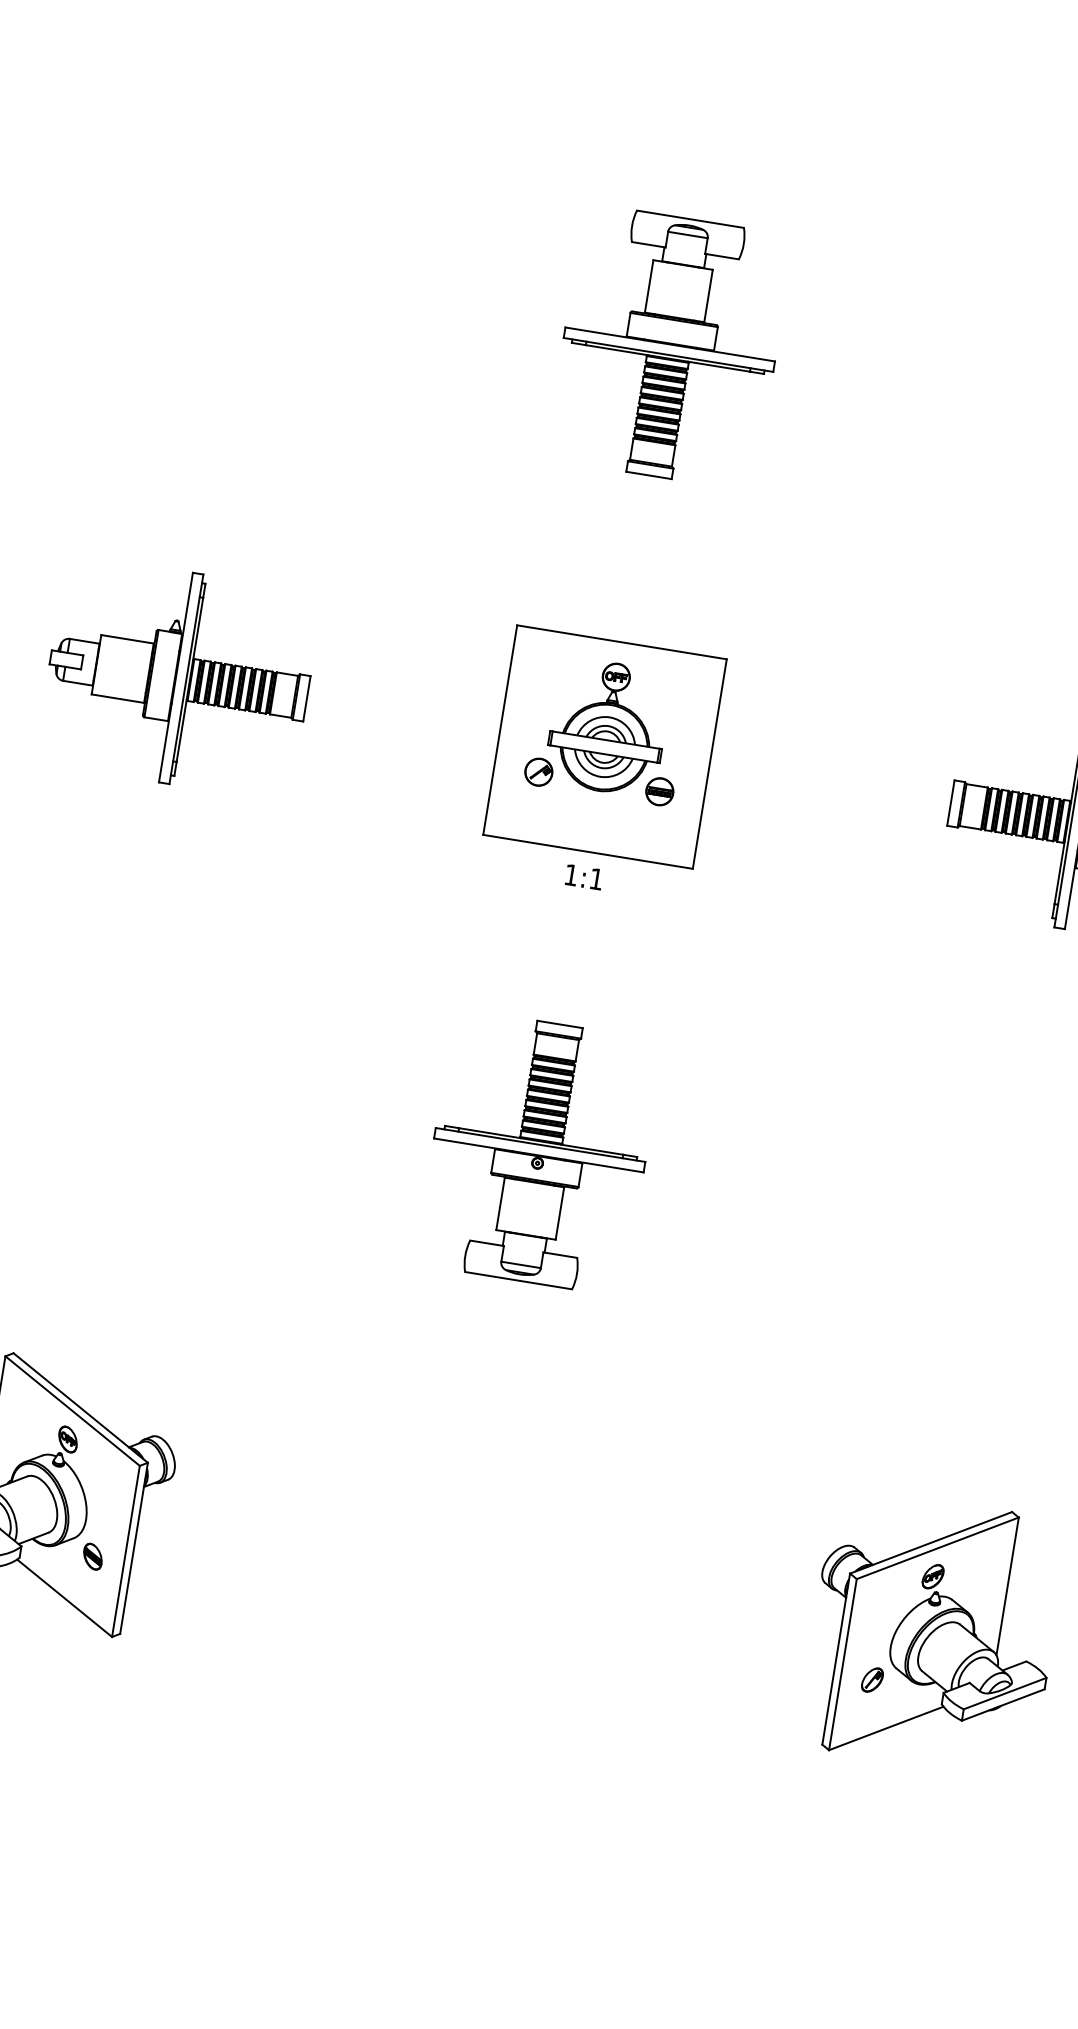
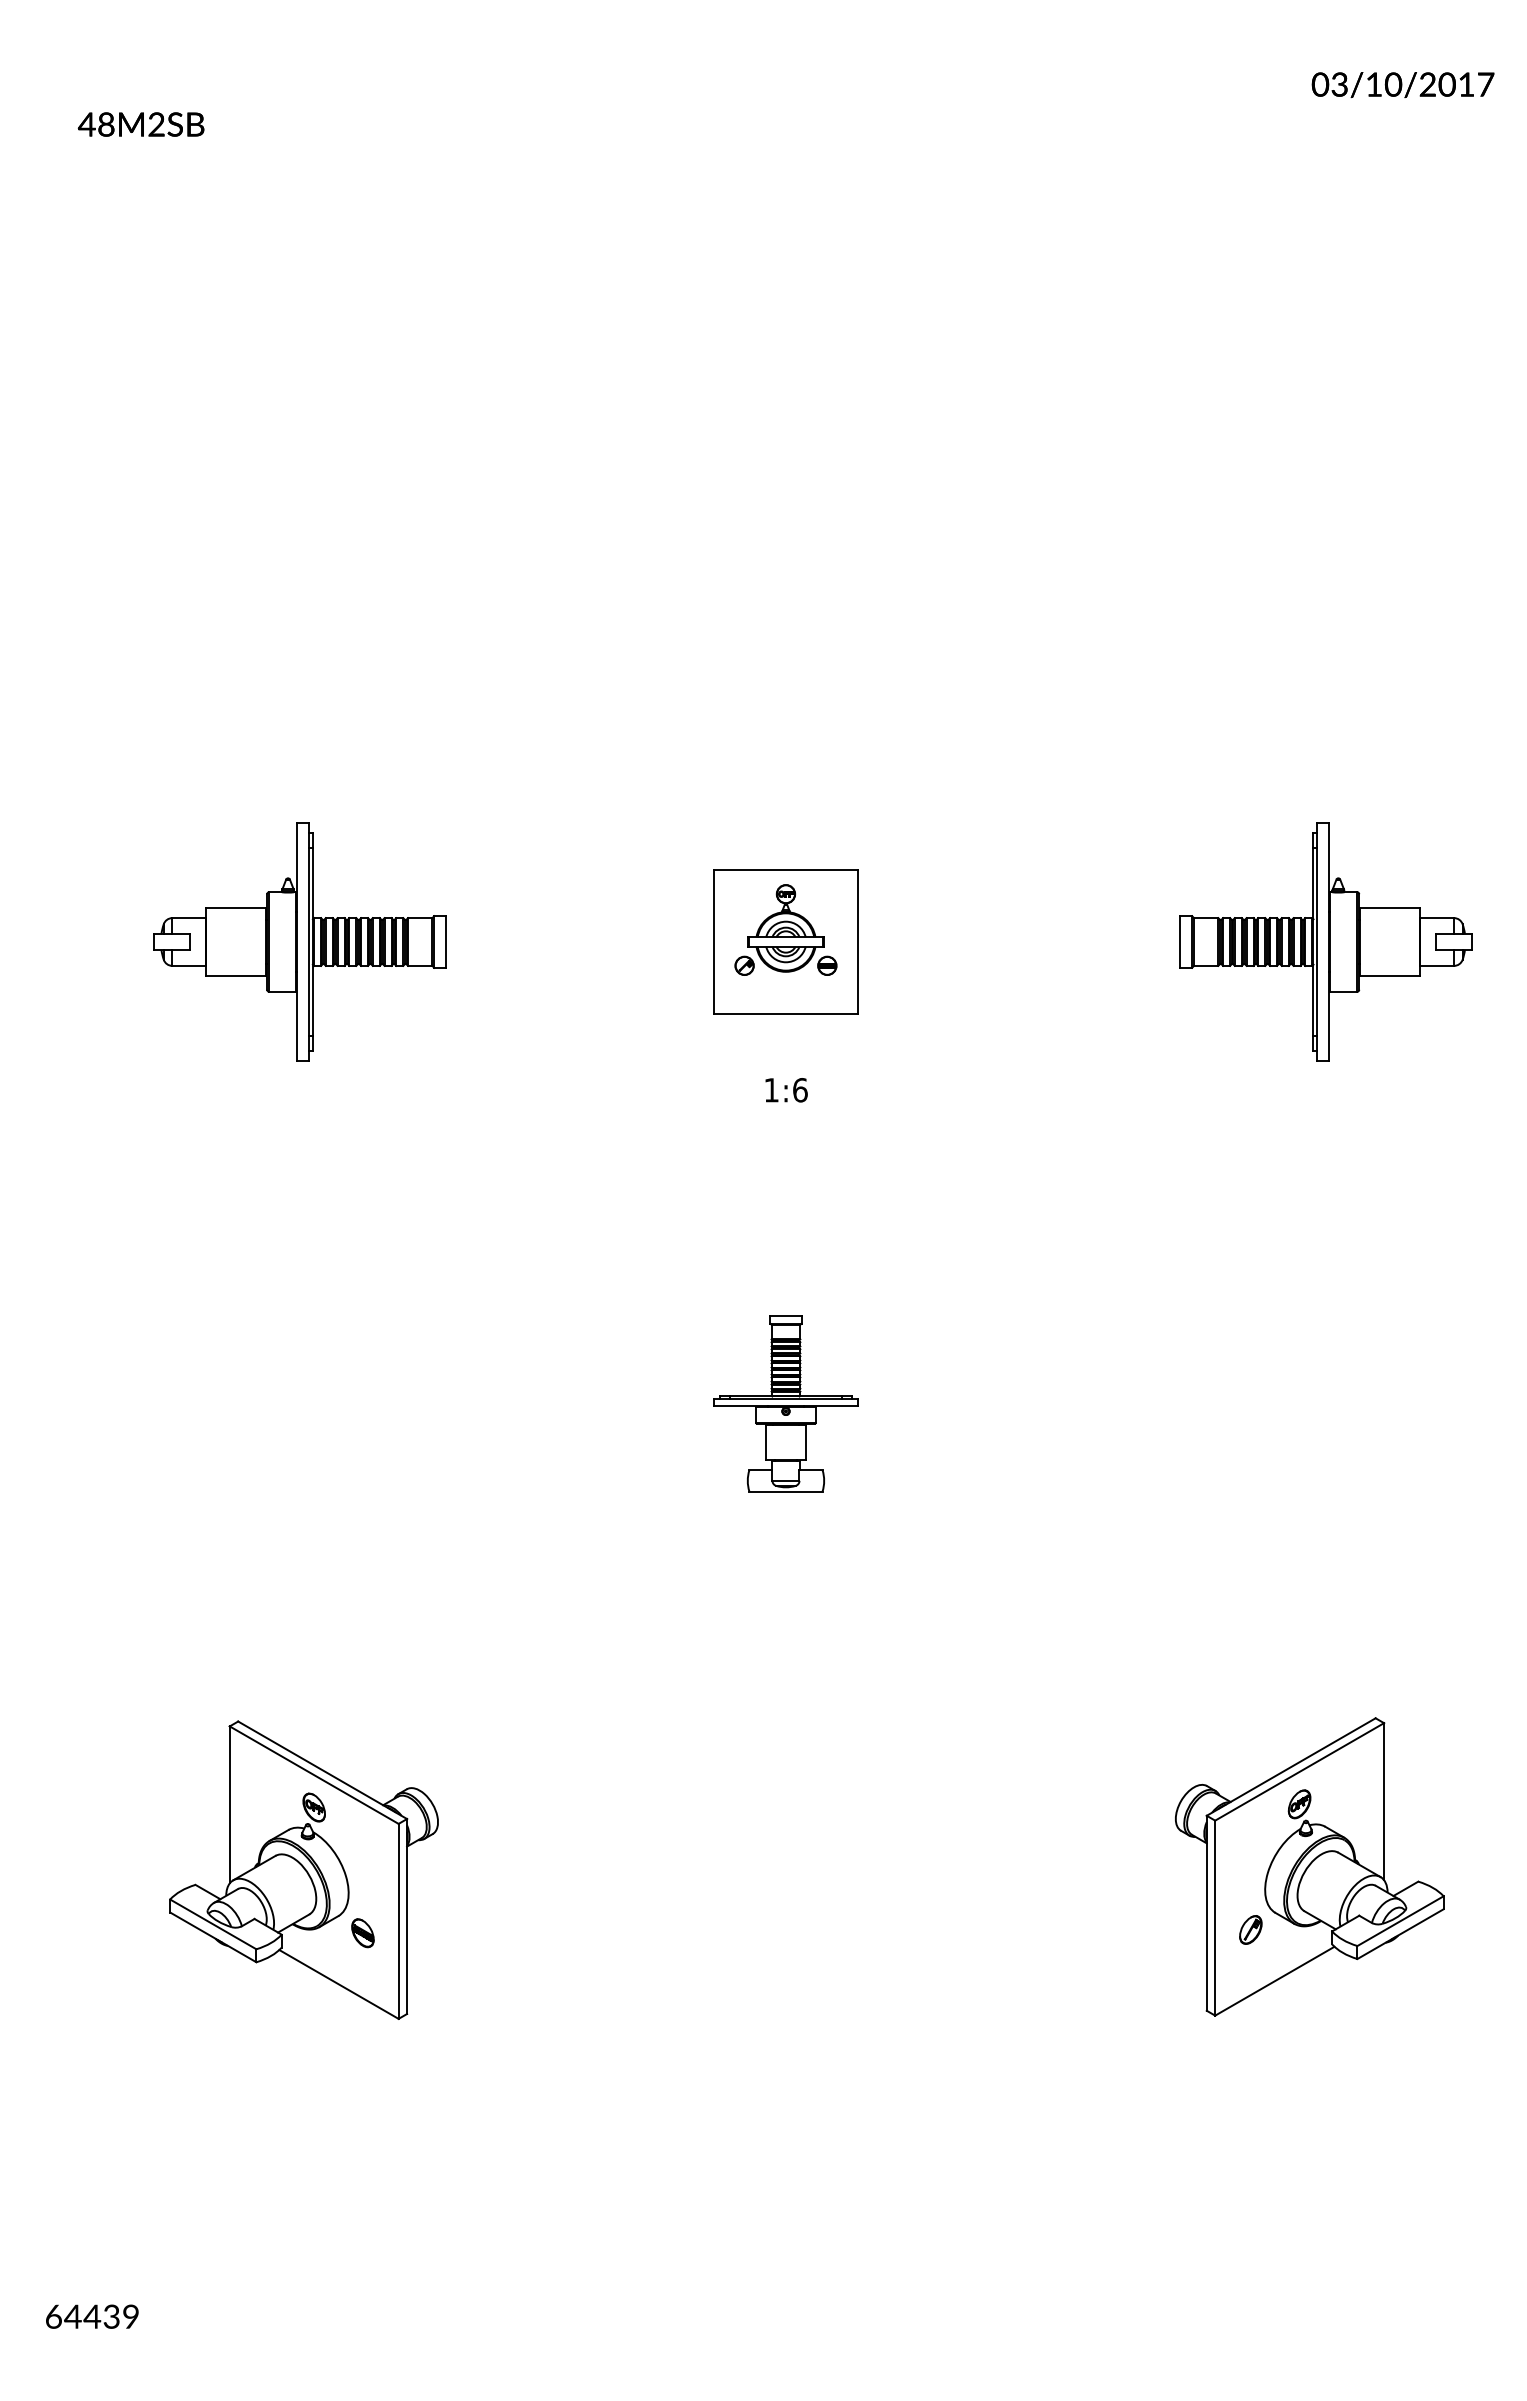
part: (669, 346) -> (785, 485), removed
part: (604, 746) -> (785, 941), size x0.6
text: (596, 879) -> (800, 1090), 1:1 -> 1:6
part: (539, 1151) -> (785, 1403), size x0.6

